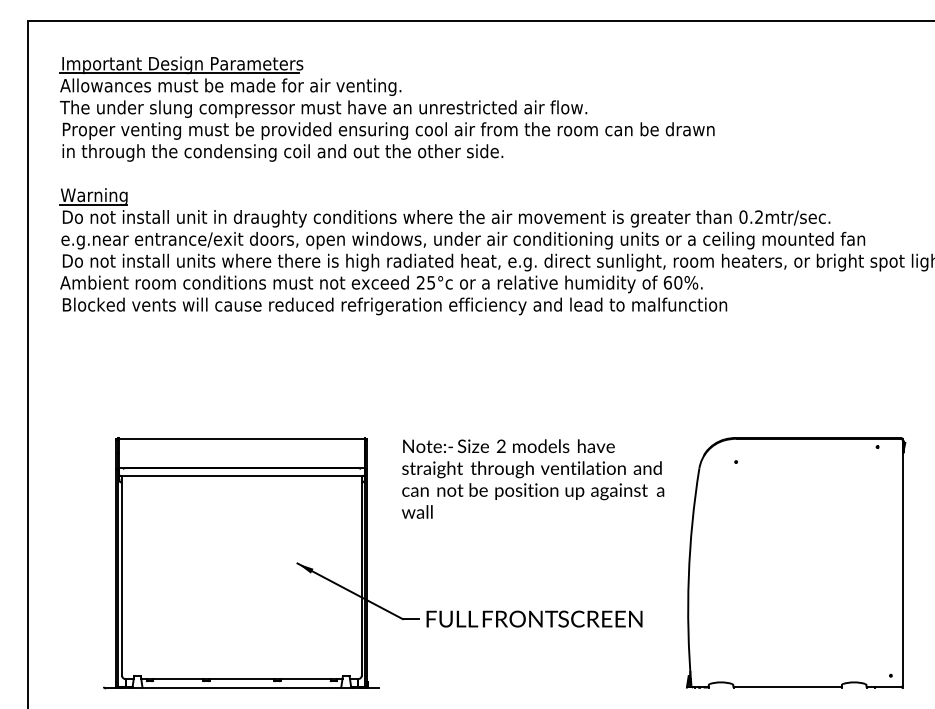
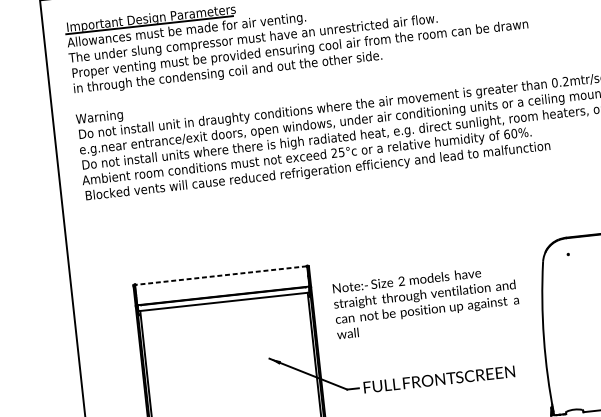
line: (93, 204) -> (99, 123), removed
line: (241, 438) -> (220, 275), solid -> dashed
text: (533, 478) -> (426, 301), moved

